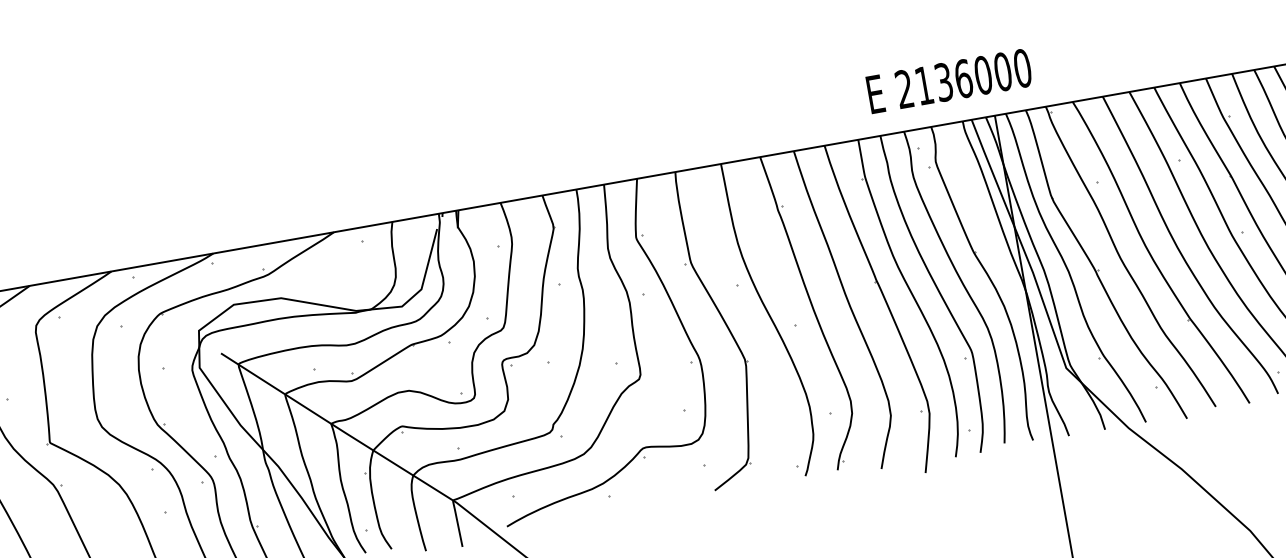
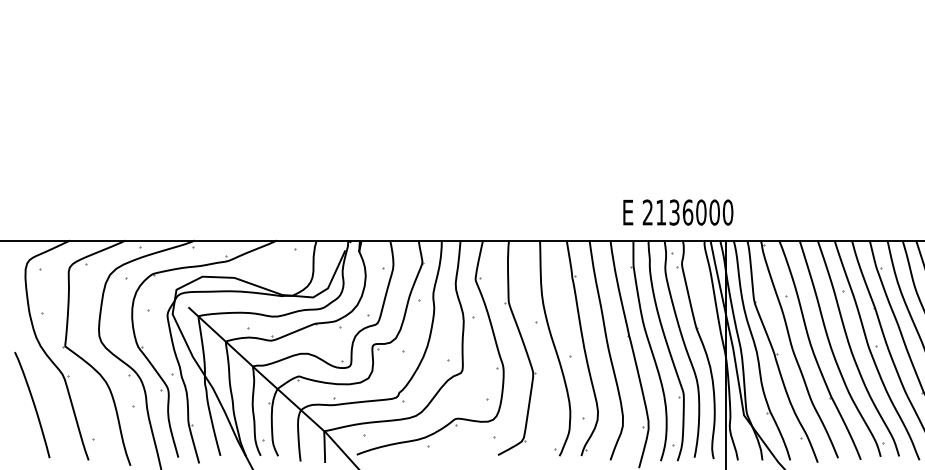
text: (949, 81) -> (678, 212), moved

